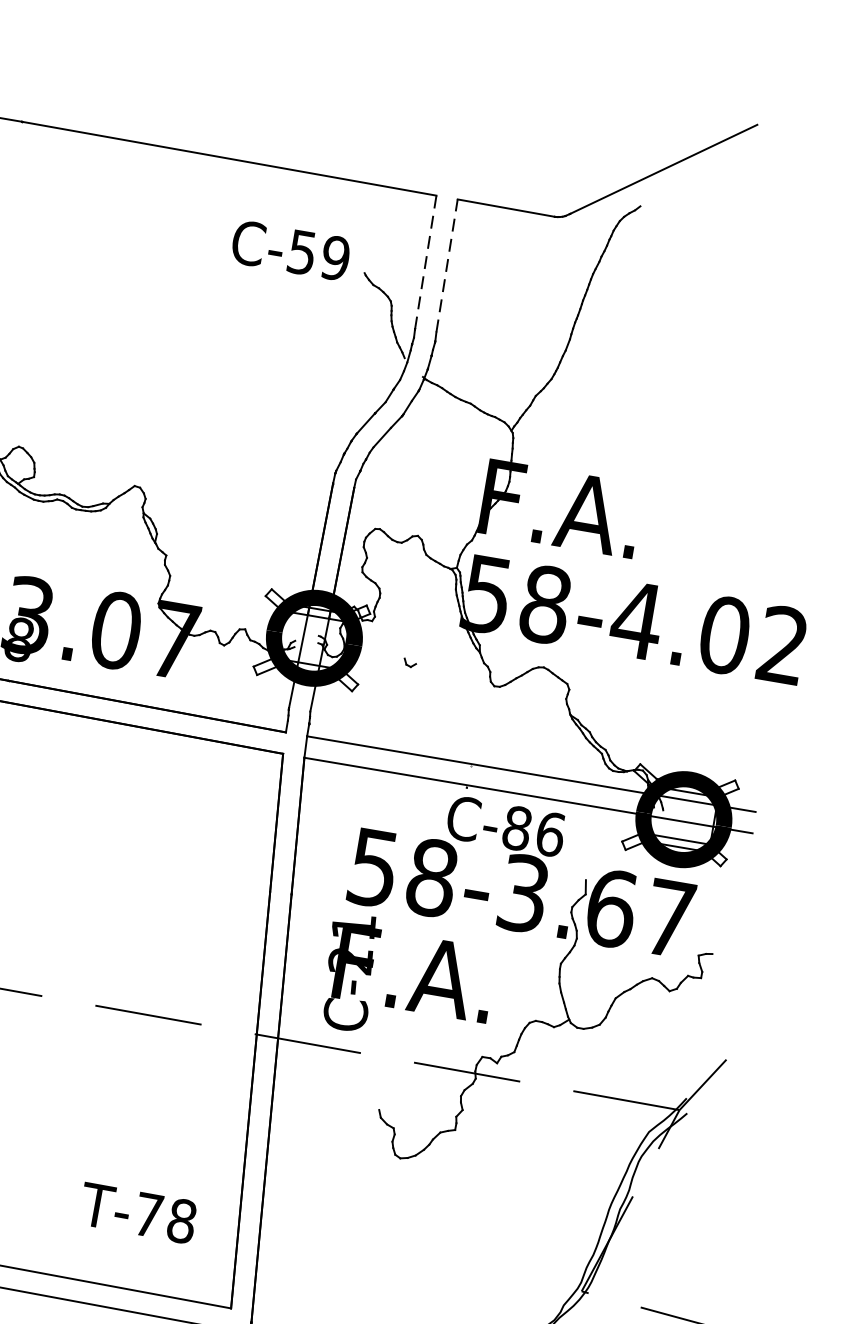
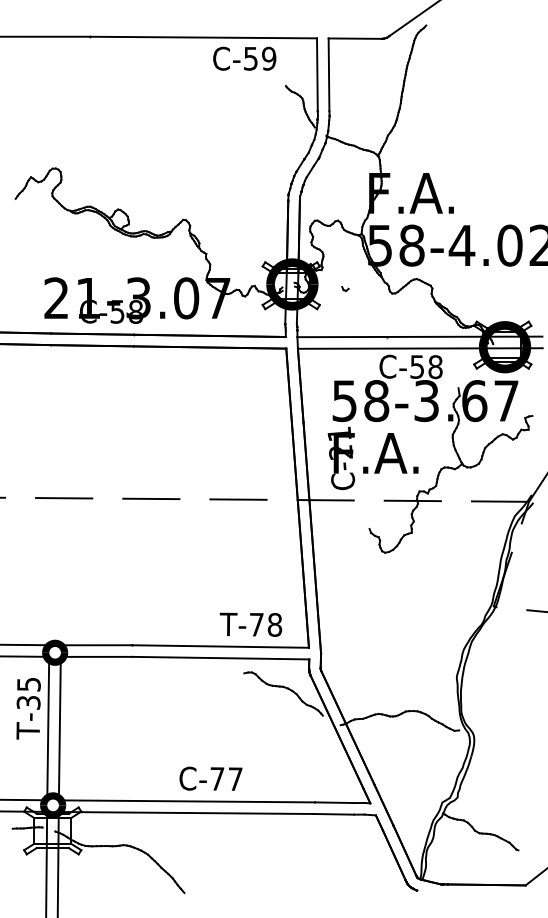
text: (290, 250) -> (244, 58), moved
line: (425, 263) -> (317, 75), dashed -> solid
line: (447, 265) -> (329, 74), dashed -> solid
text: (534, 830) -> (426, 366), C-86 -> C-58
text: (137, 1212) -> (250, 624), moved

